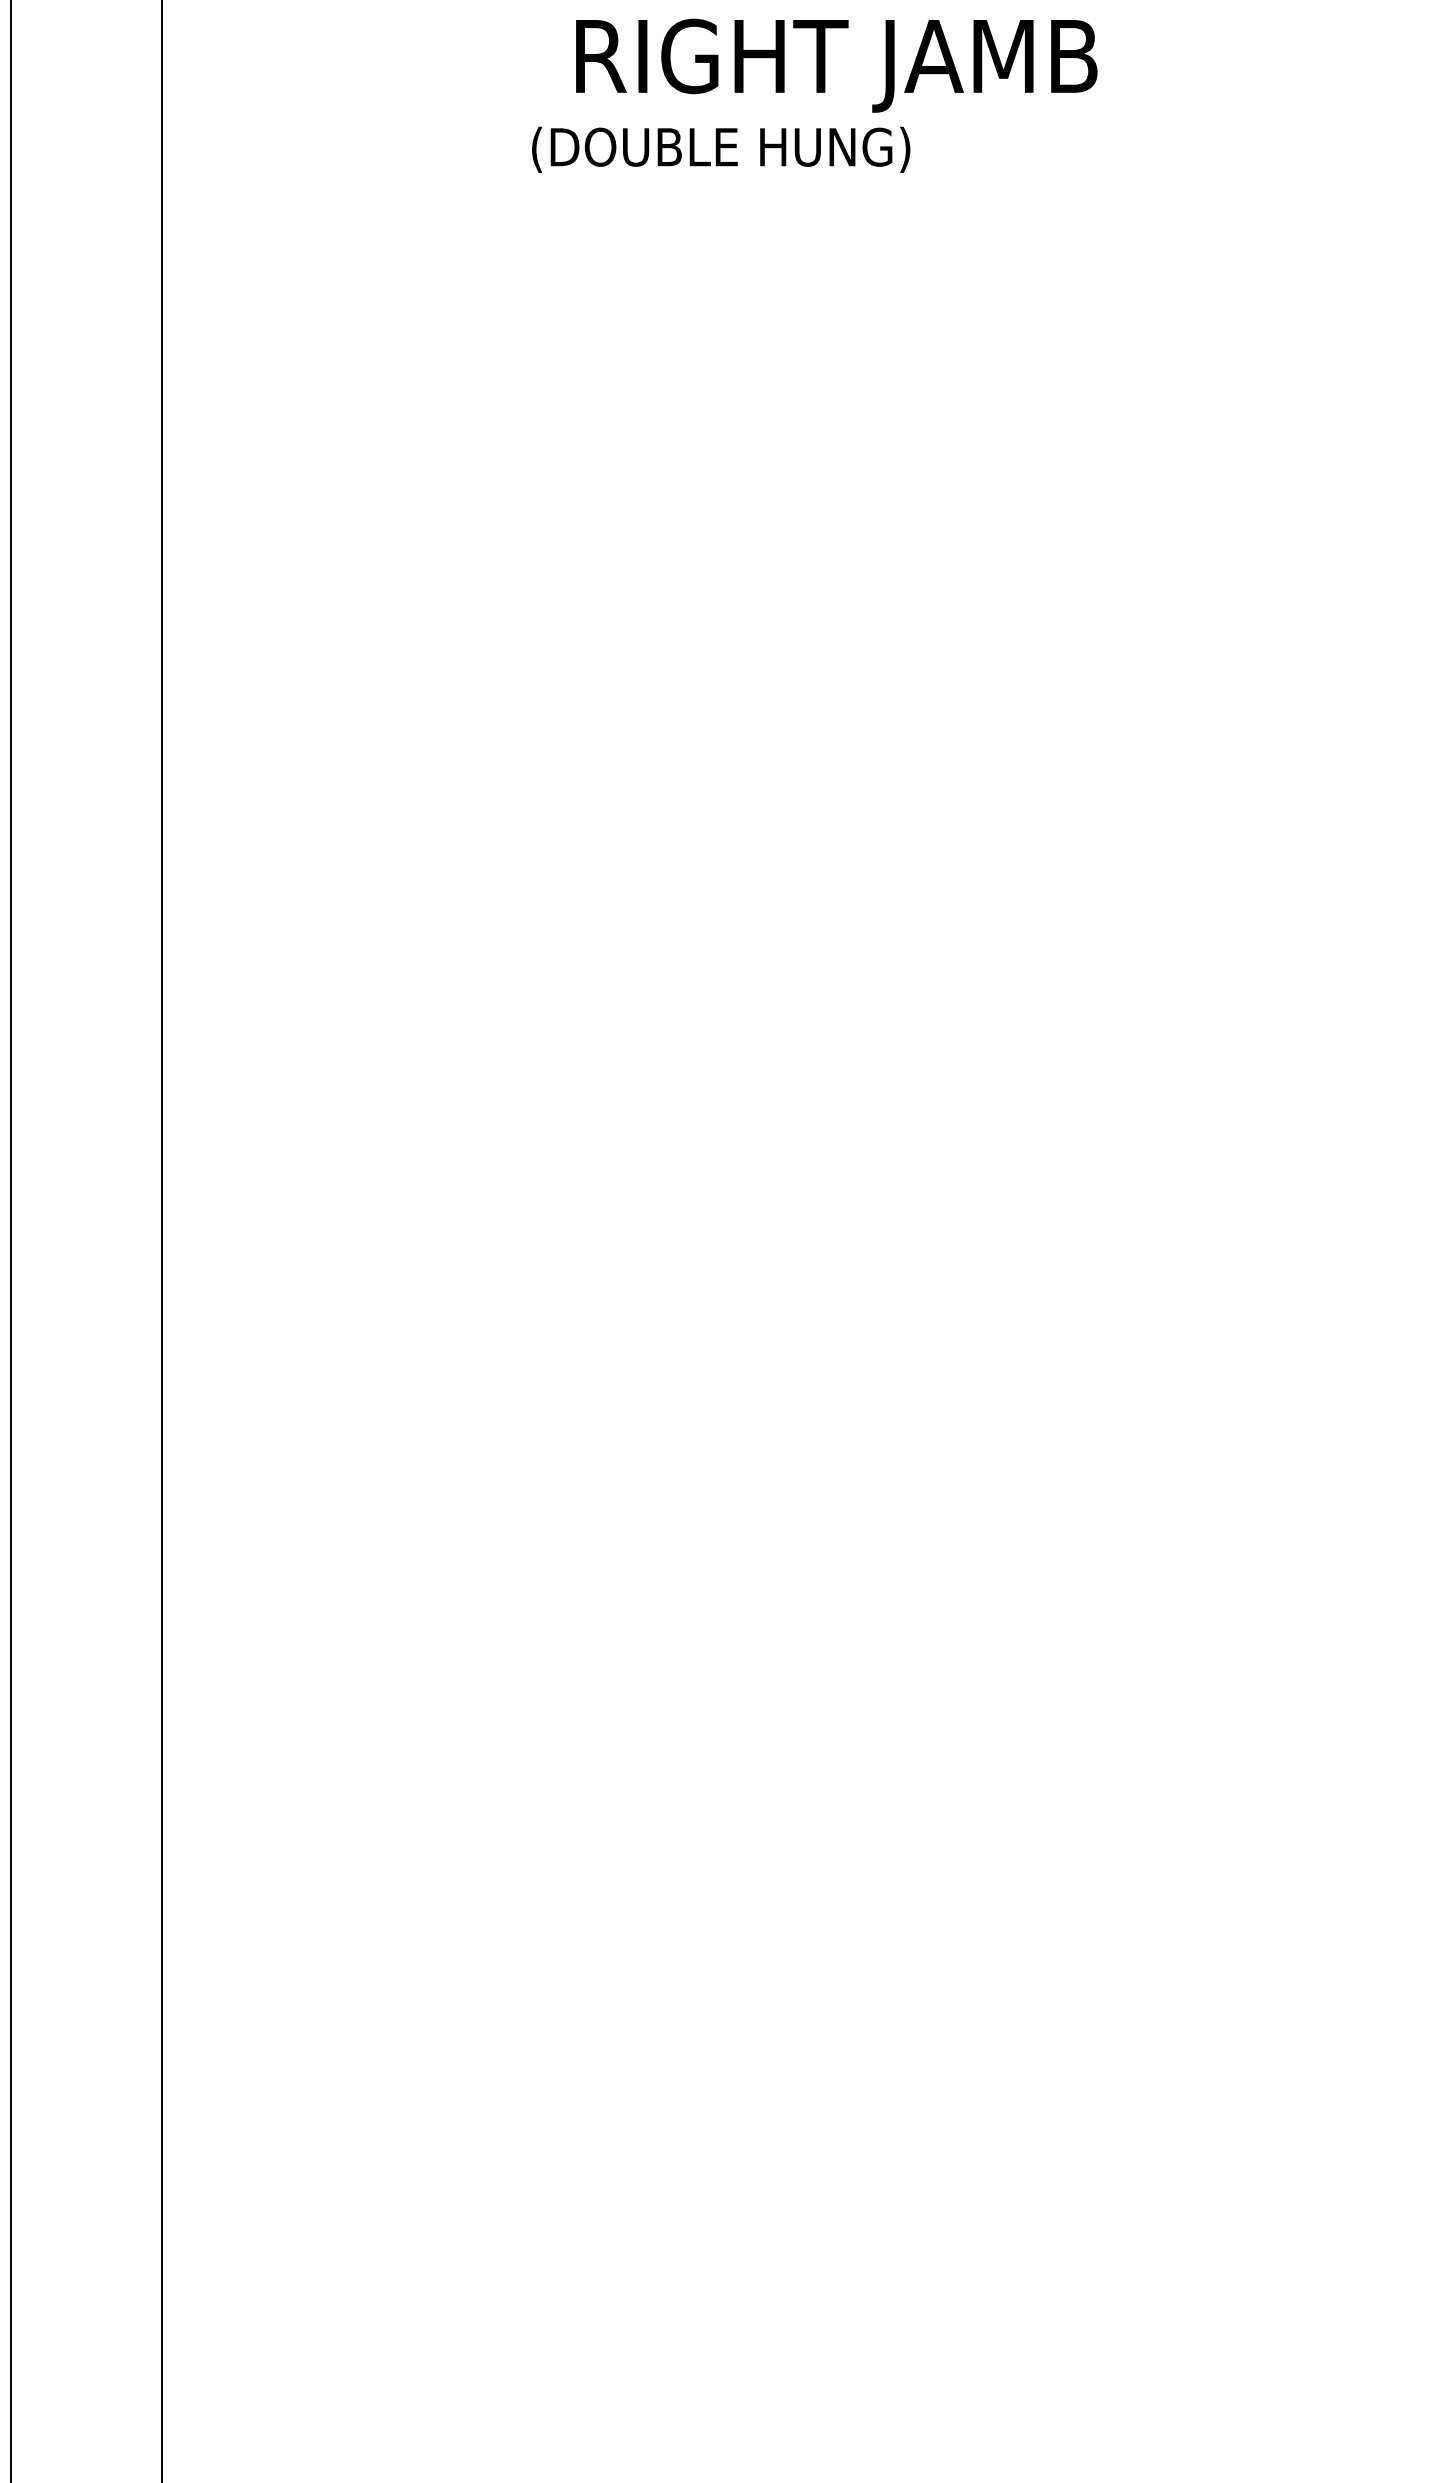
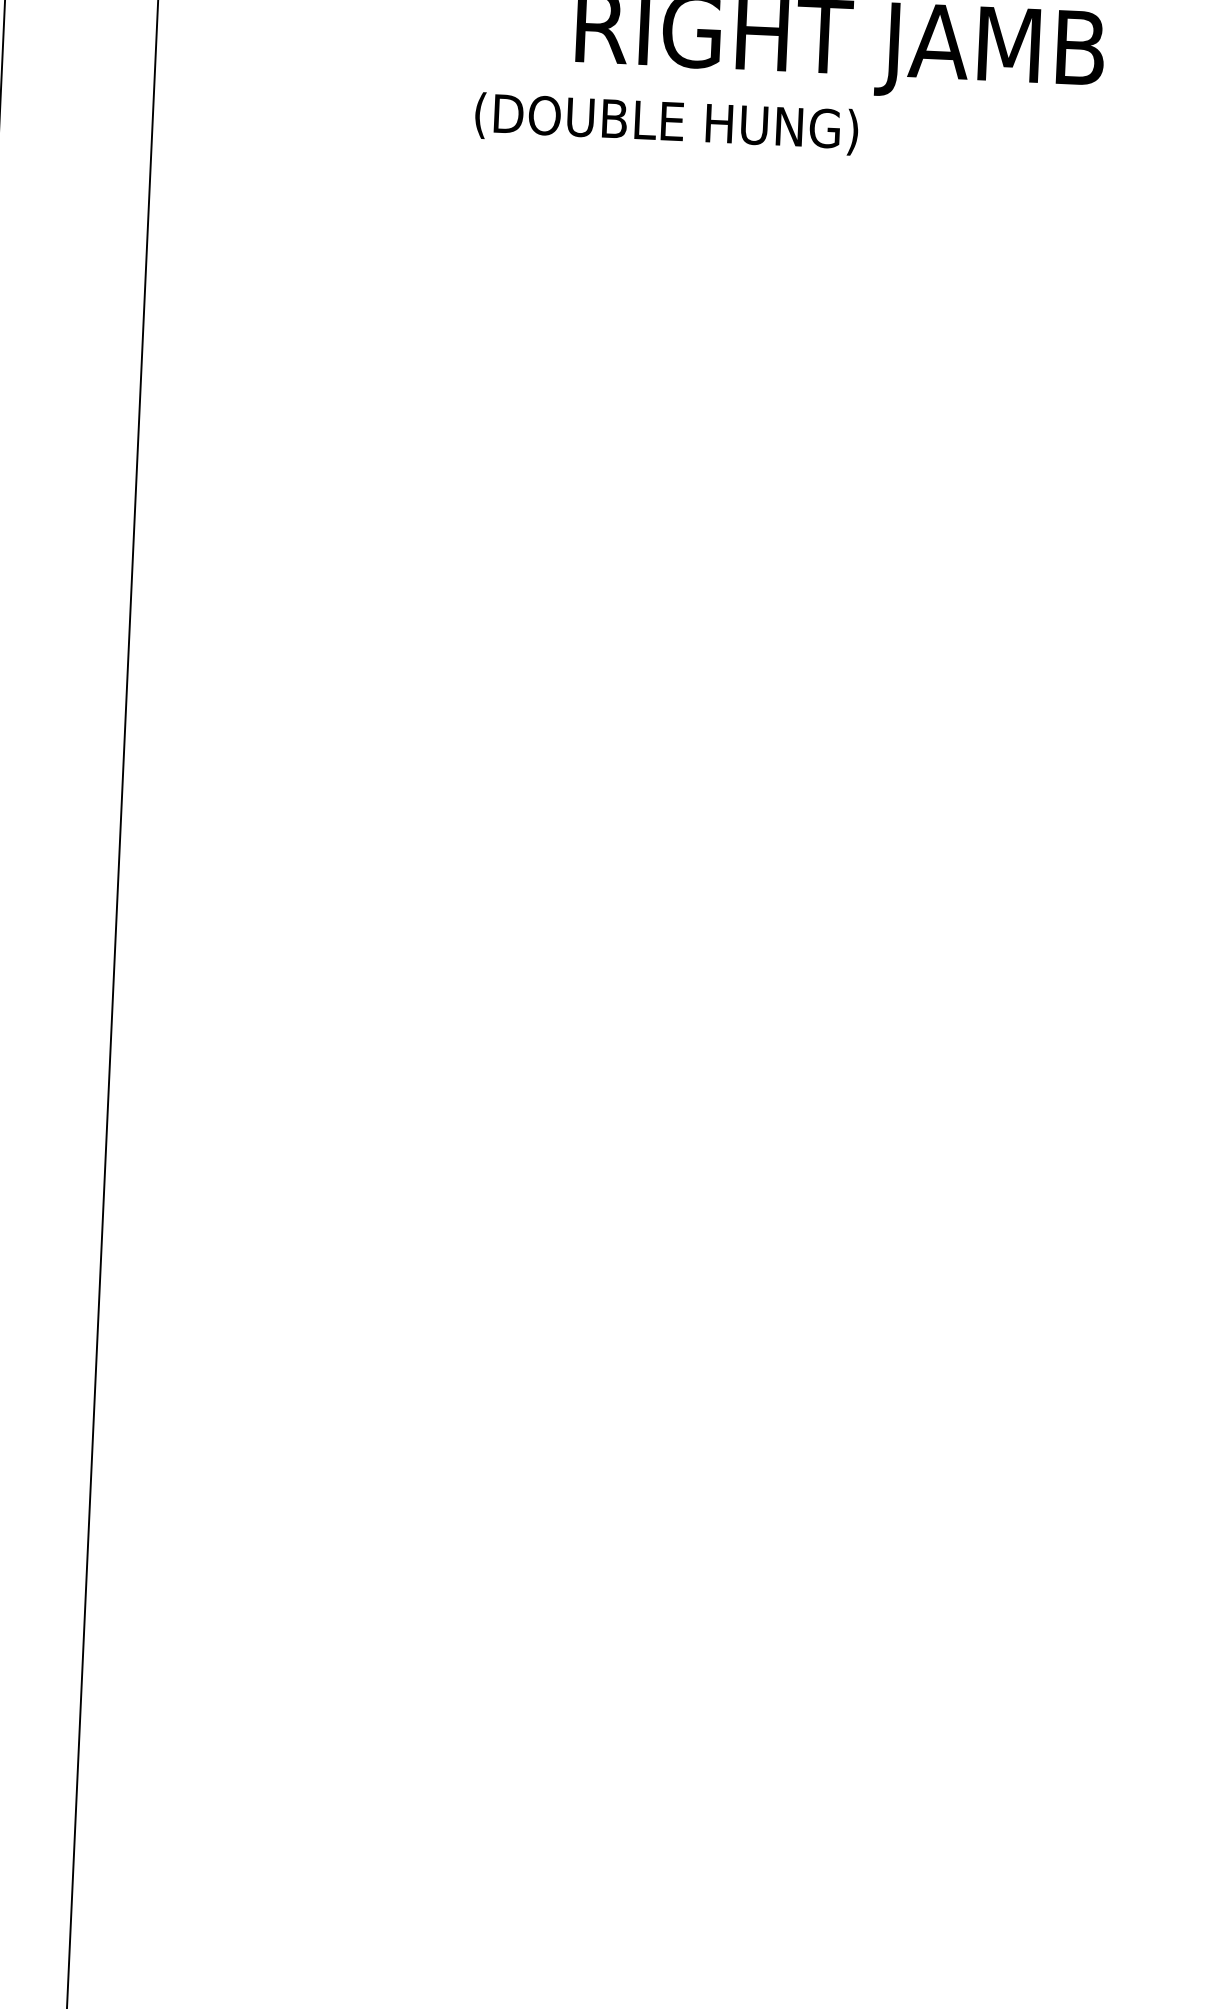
text: (721, 149) -> (667, 123), moved

